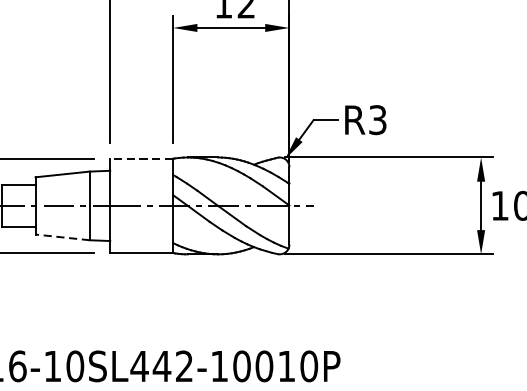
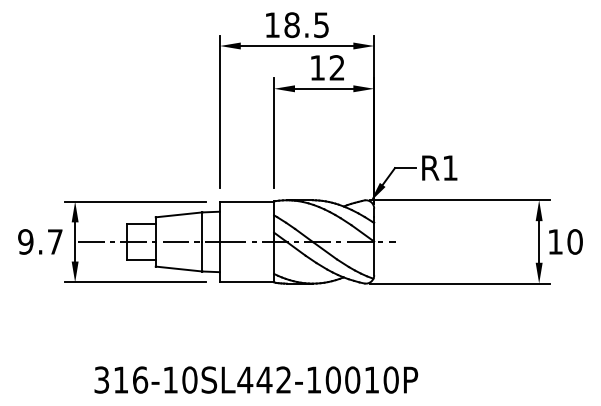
text: (378, 119) -> (450, 167), R3 -> R1
line: (141, 158) -> (246, 201), dashed -> solid
line: (62, 237) -> (178, 269), dashed -> solid

